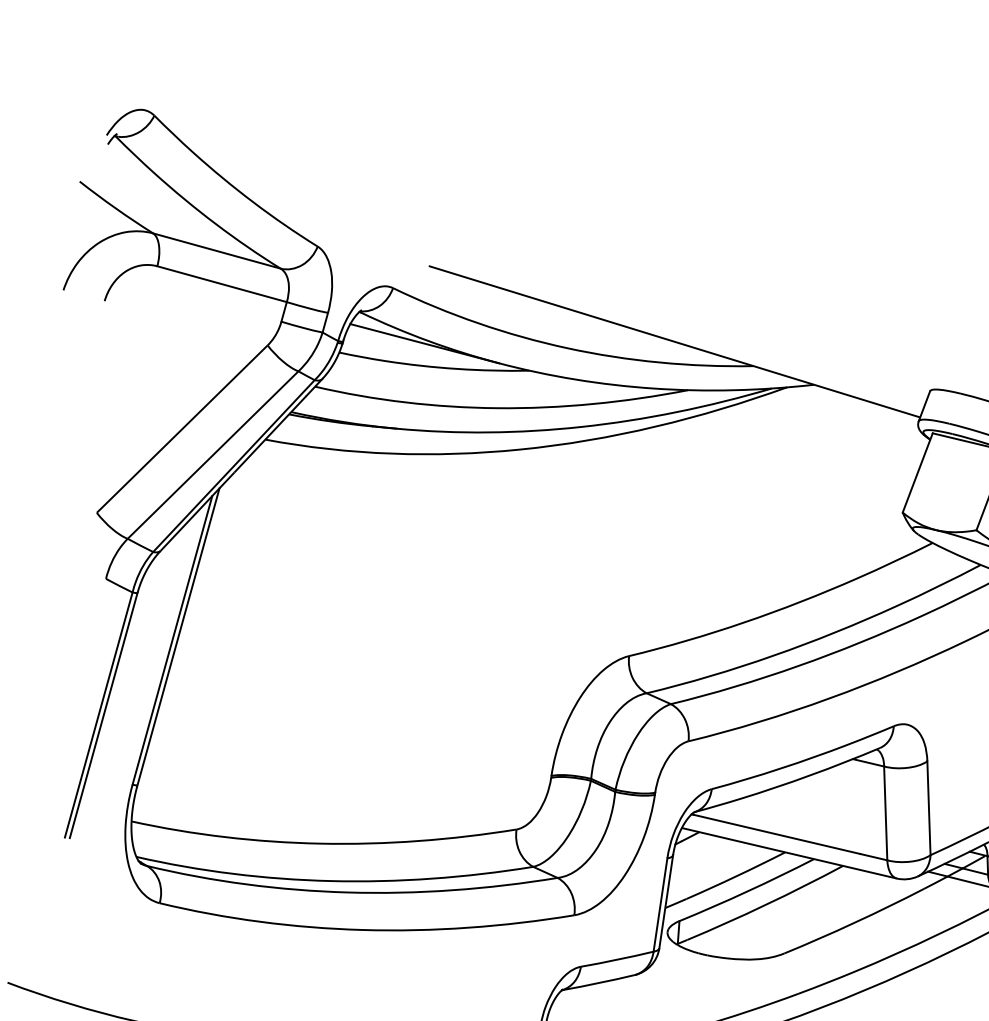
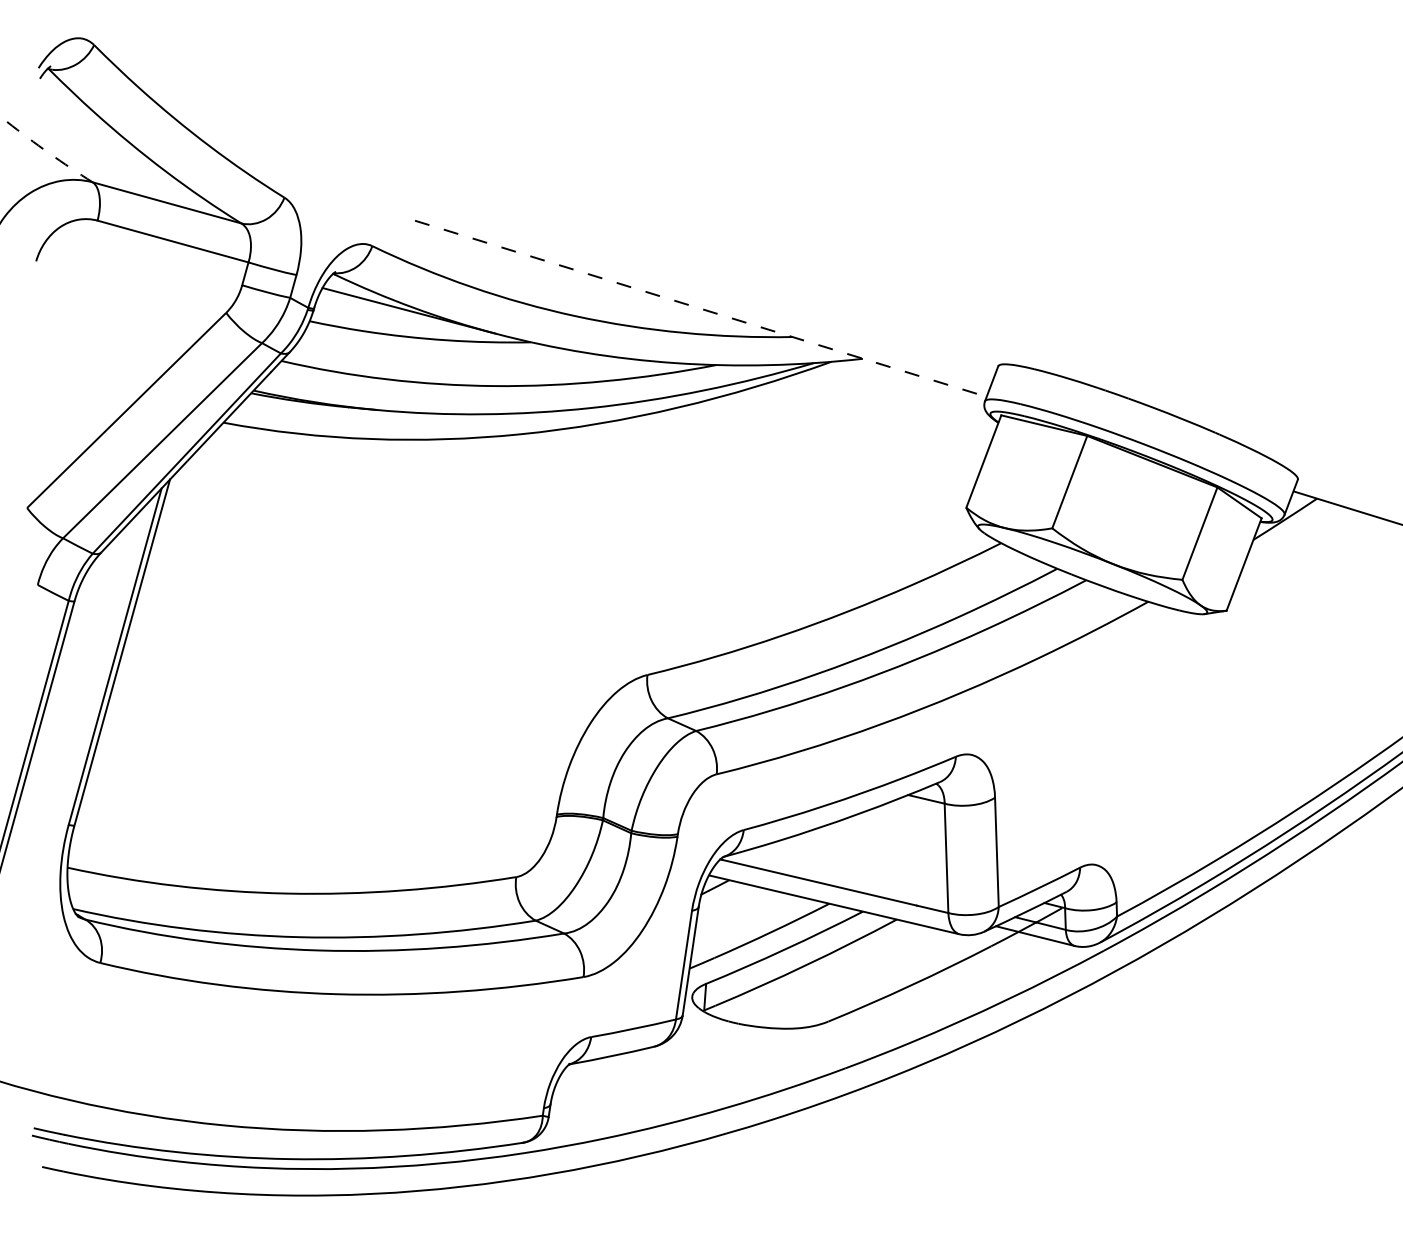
arc: (116, 208) -> (49, 153), solid -> dashed
line: (674, 341) -> (700, 308), solid -> dashed

